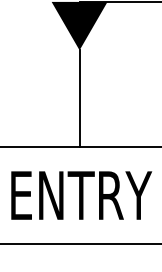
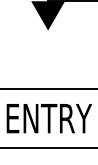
line: (80, 98) -> (48, 59), removed

